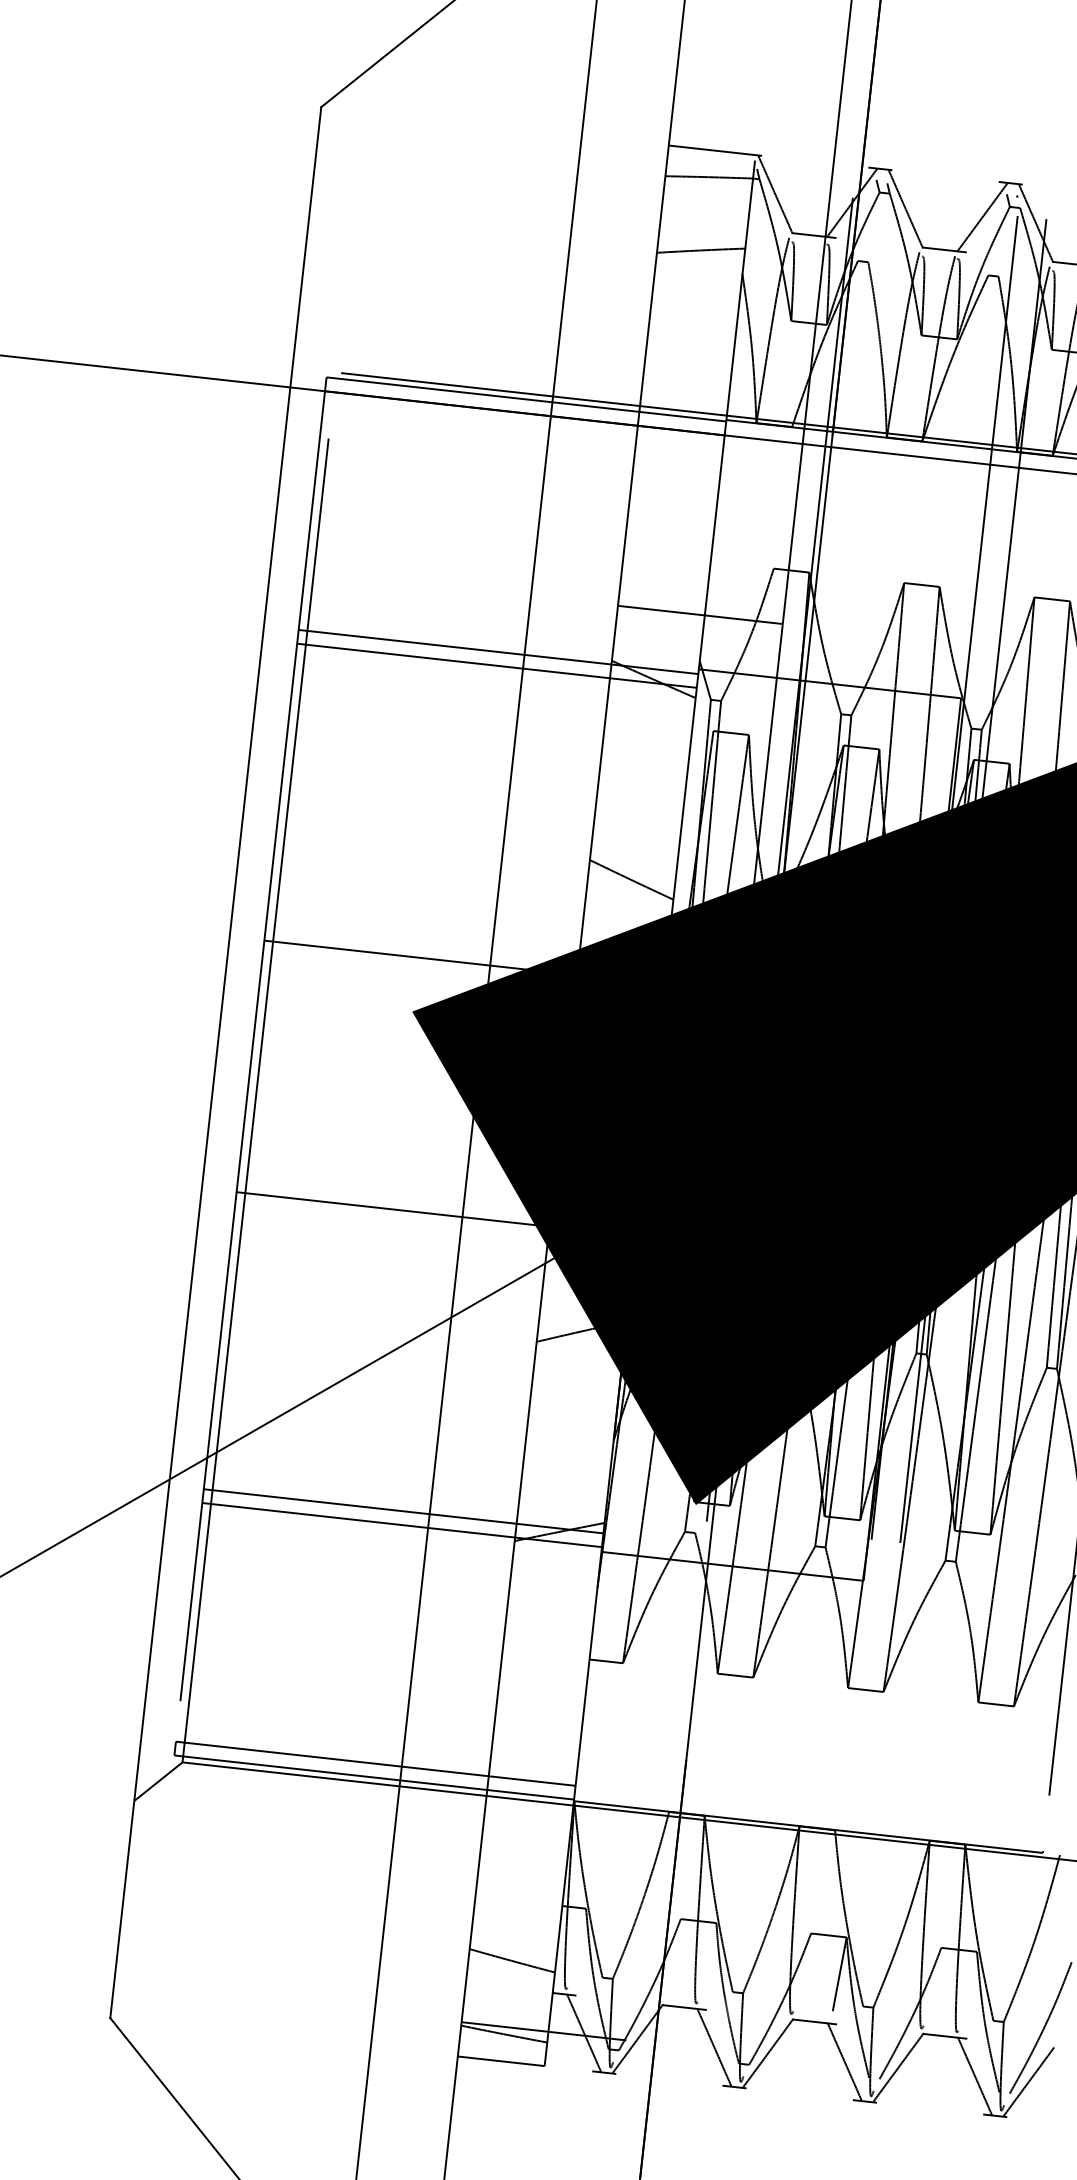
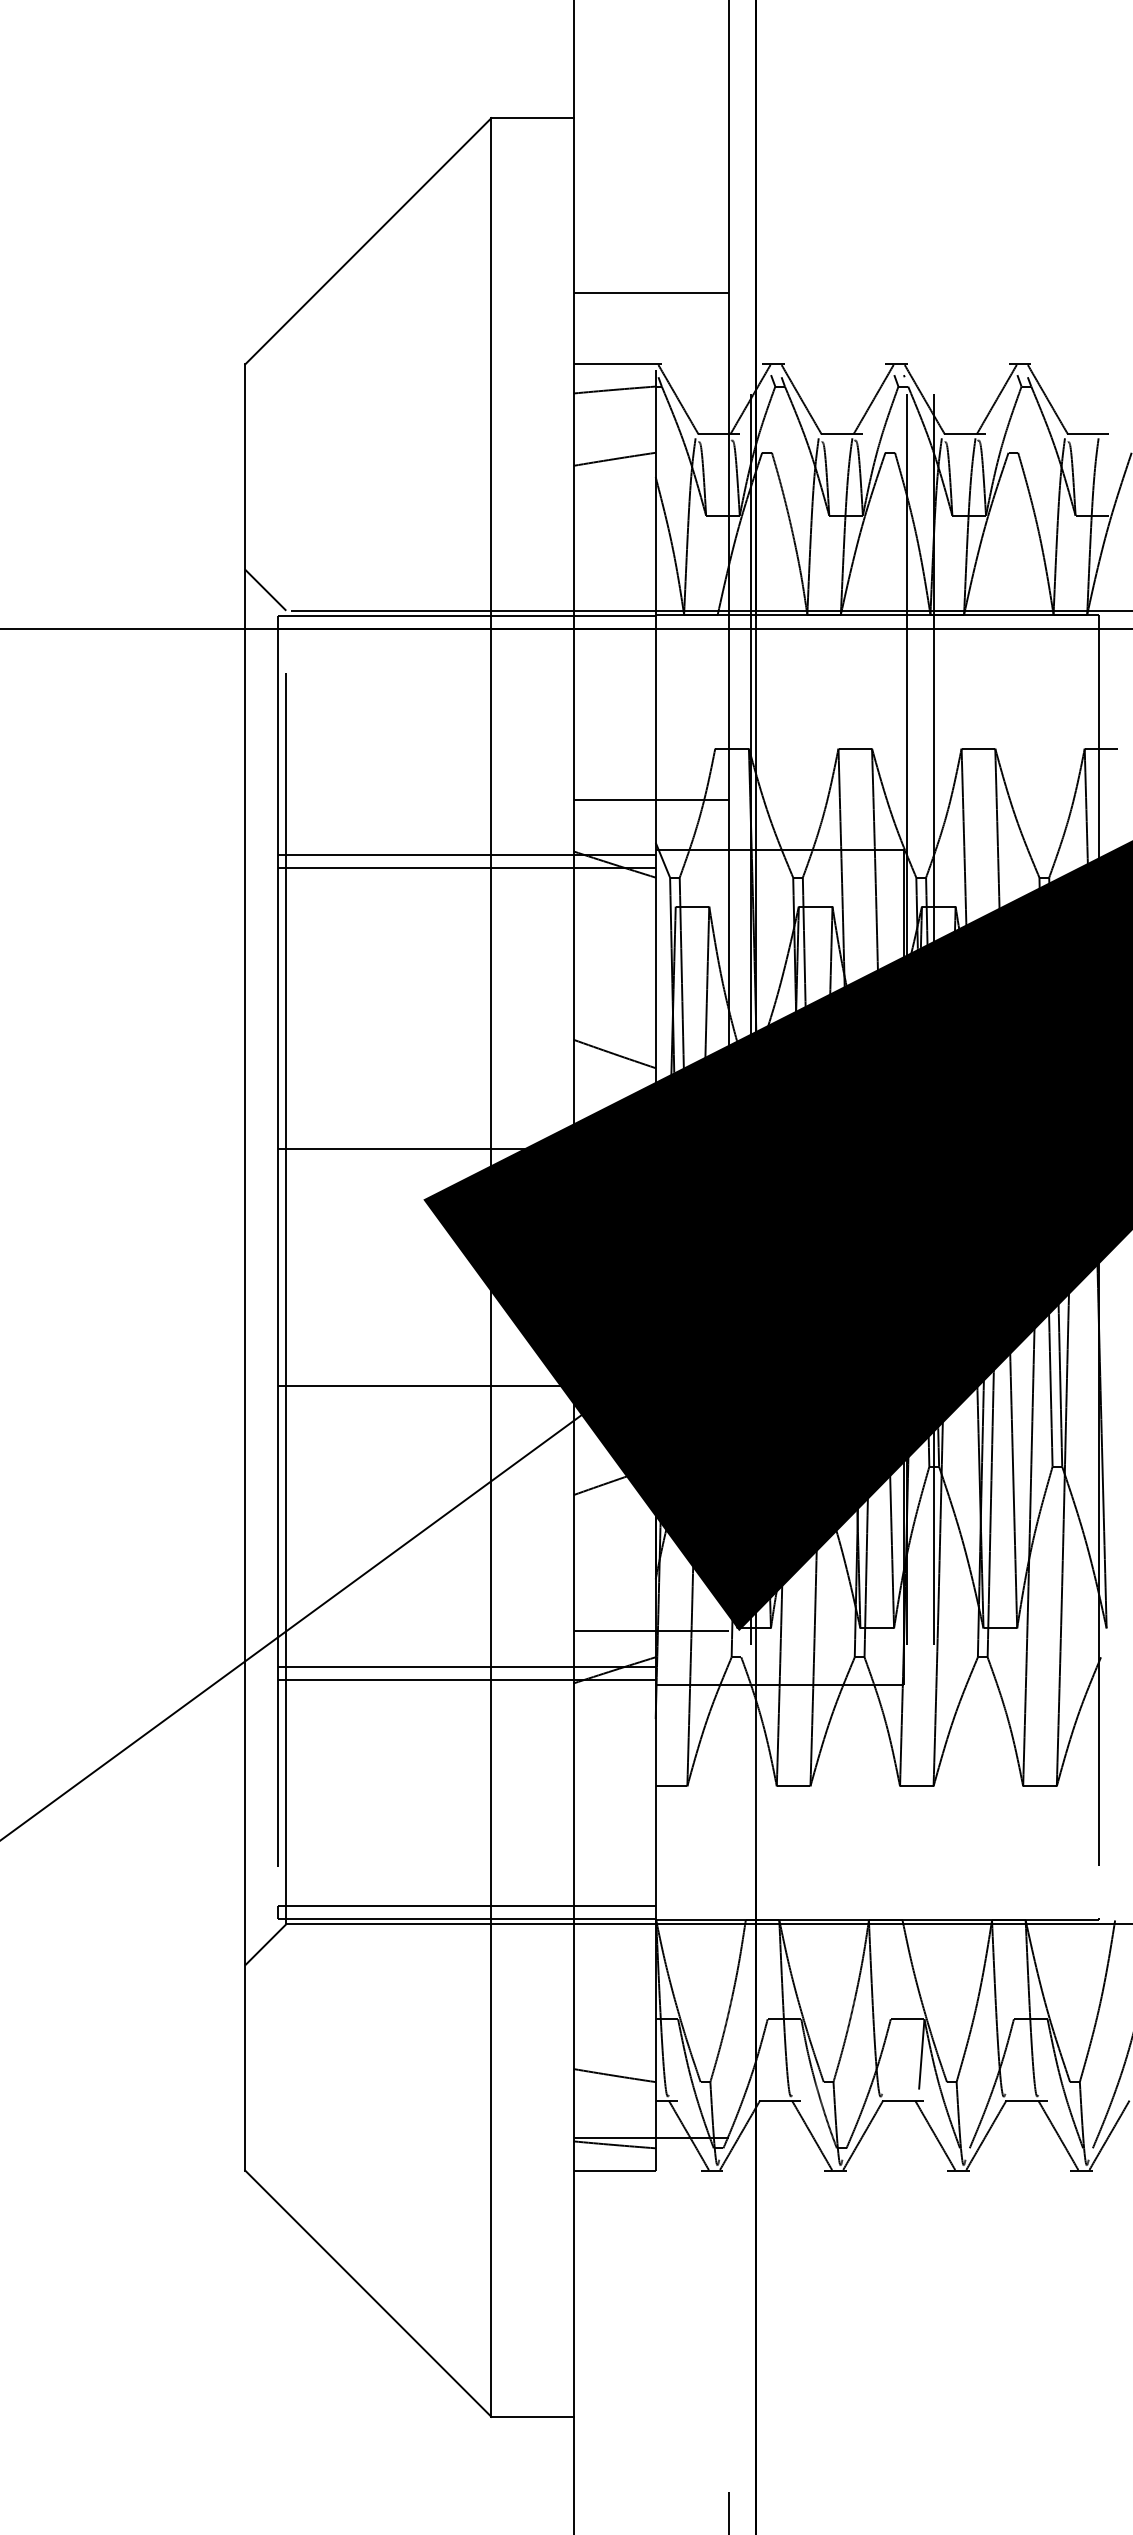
line: (759, 78) -> (651, 292), added
line: (316, 347) -> (265, 589), added
line: (603, 1495) -> (651, 1631), added

